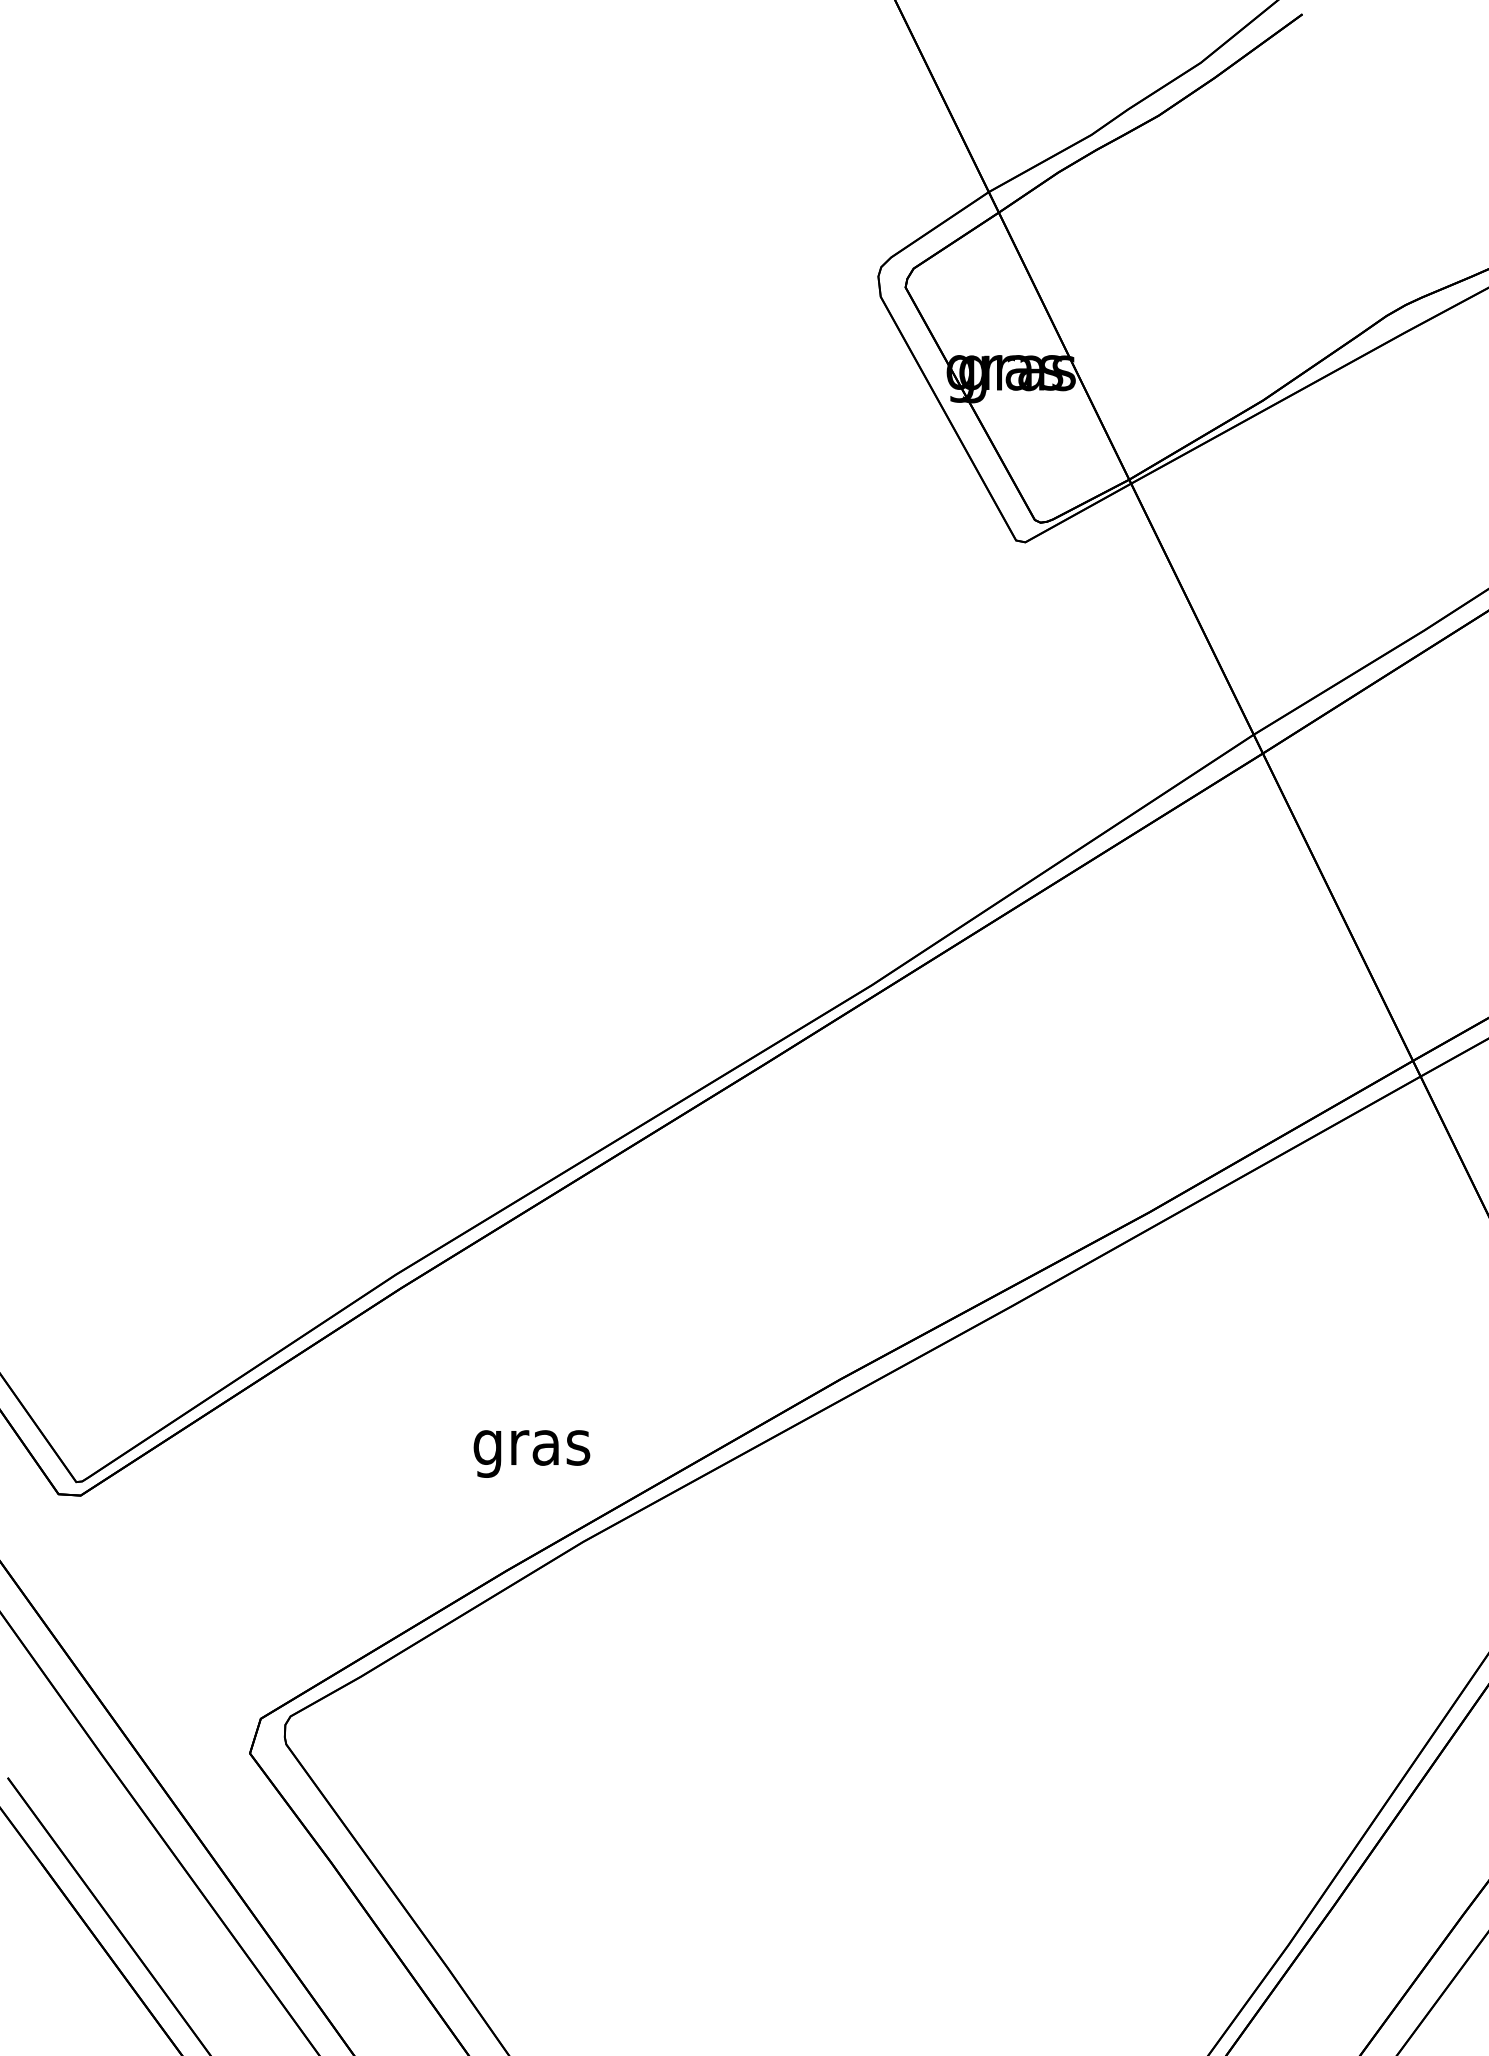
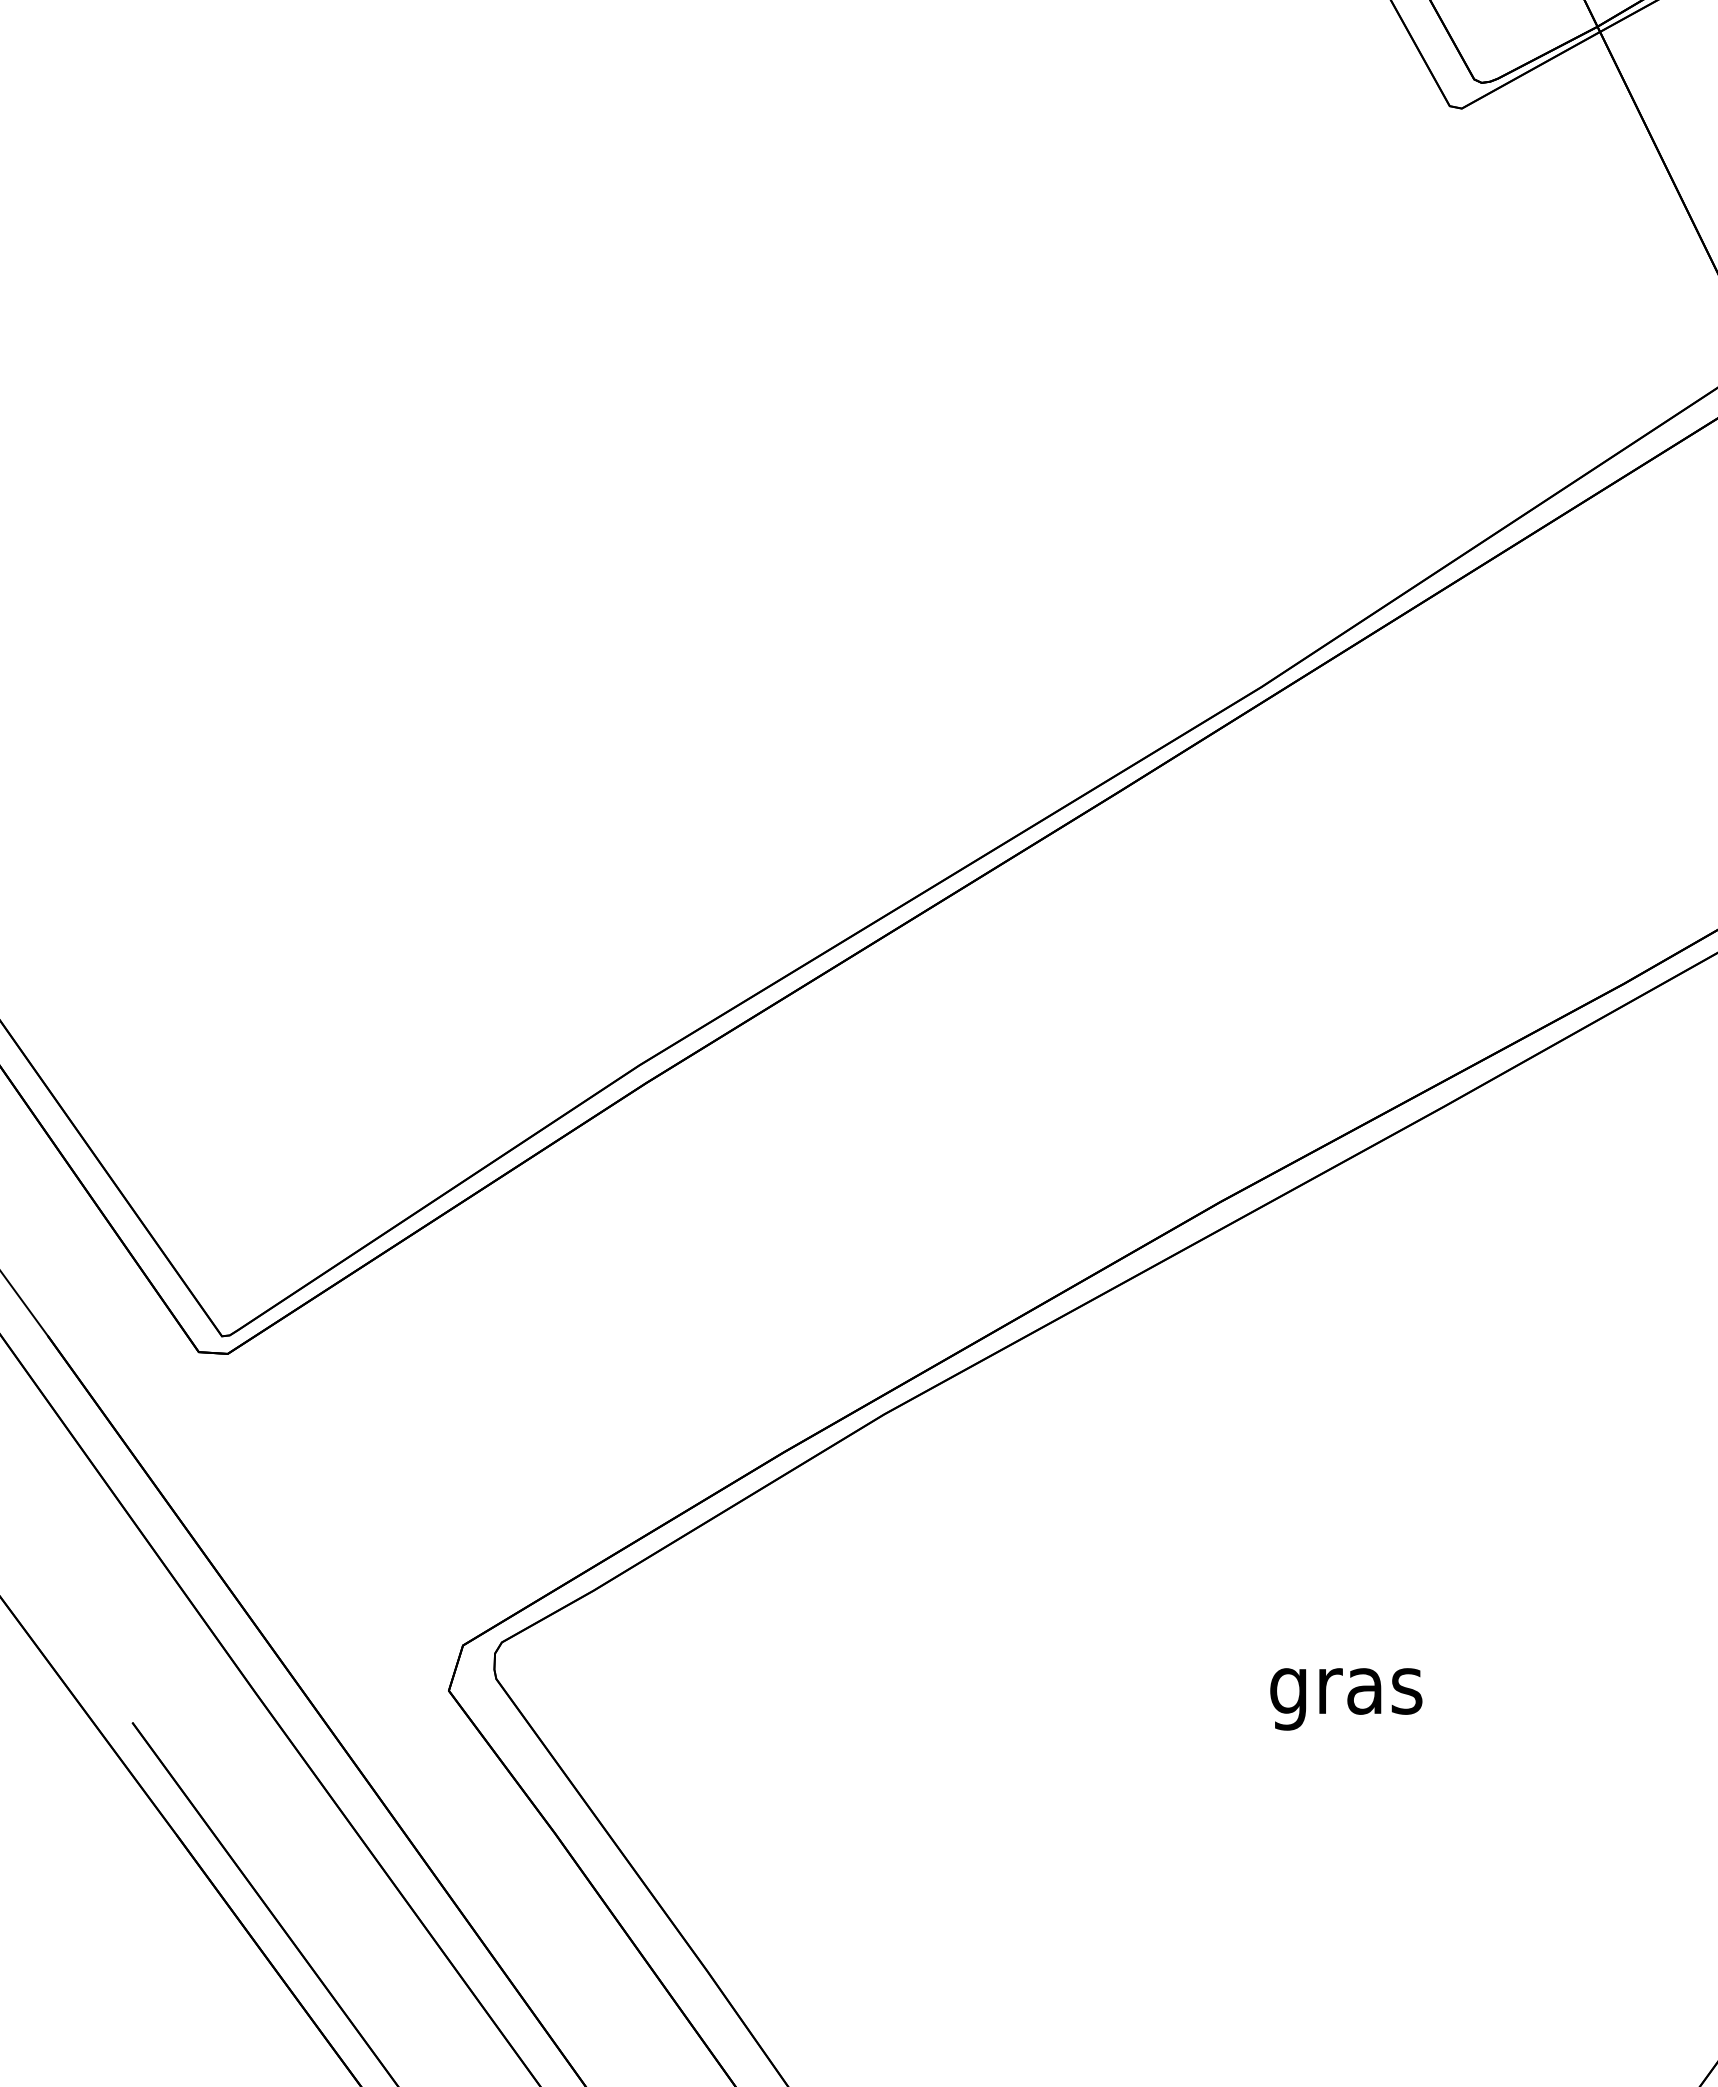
text: (531, 1453) -> (1345, 1698), moved

